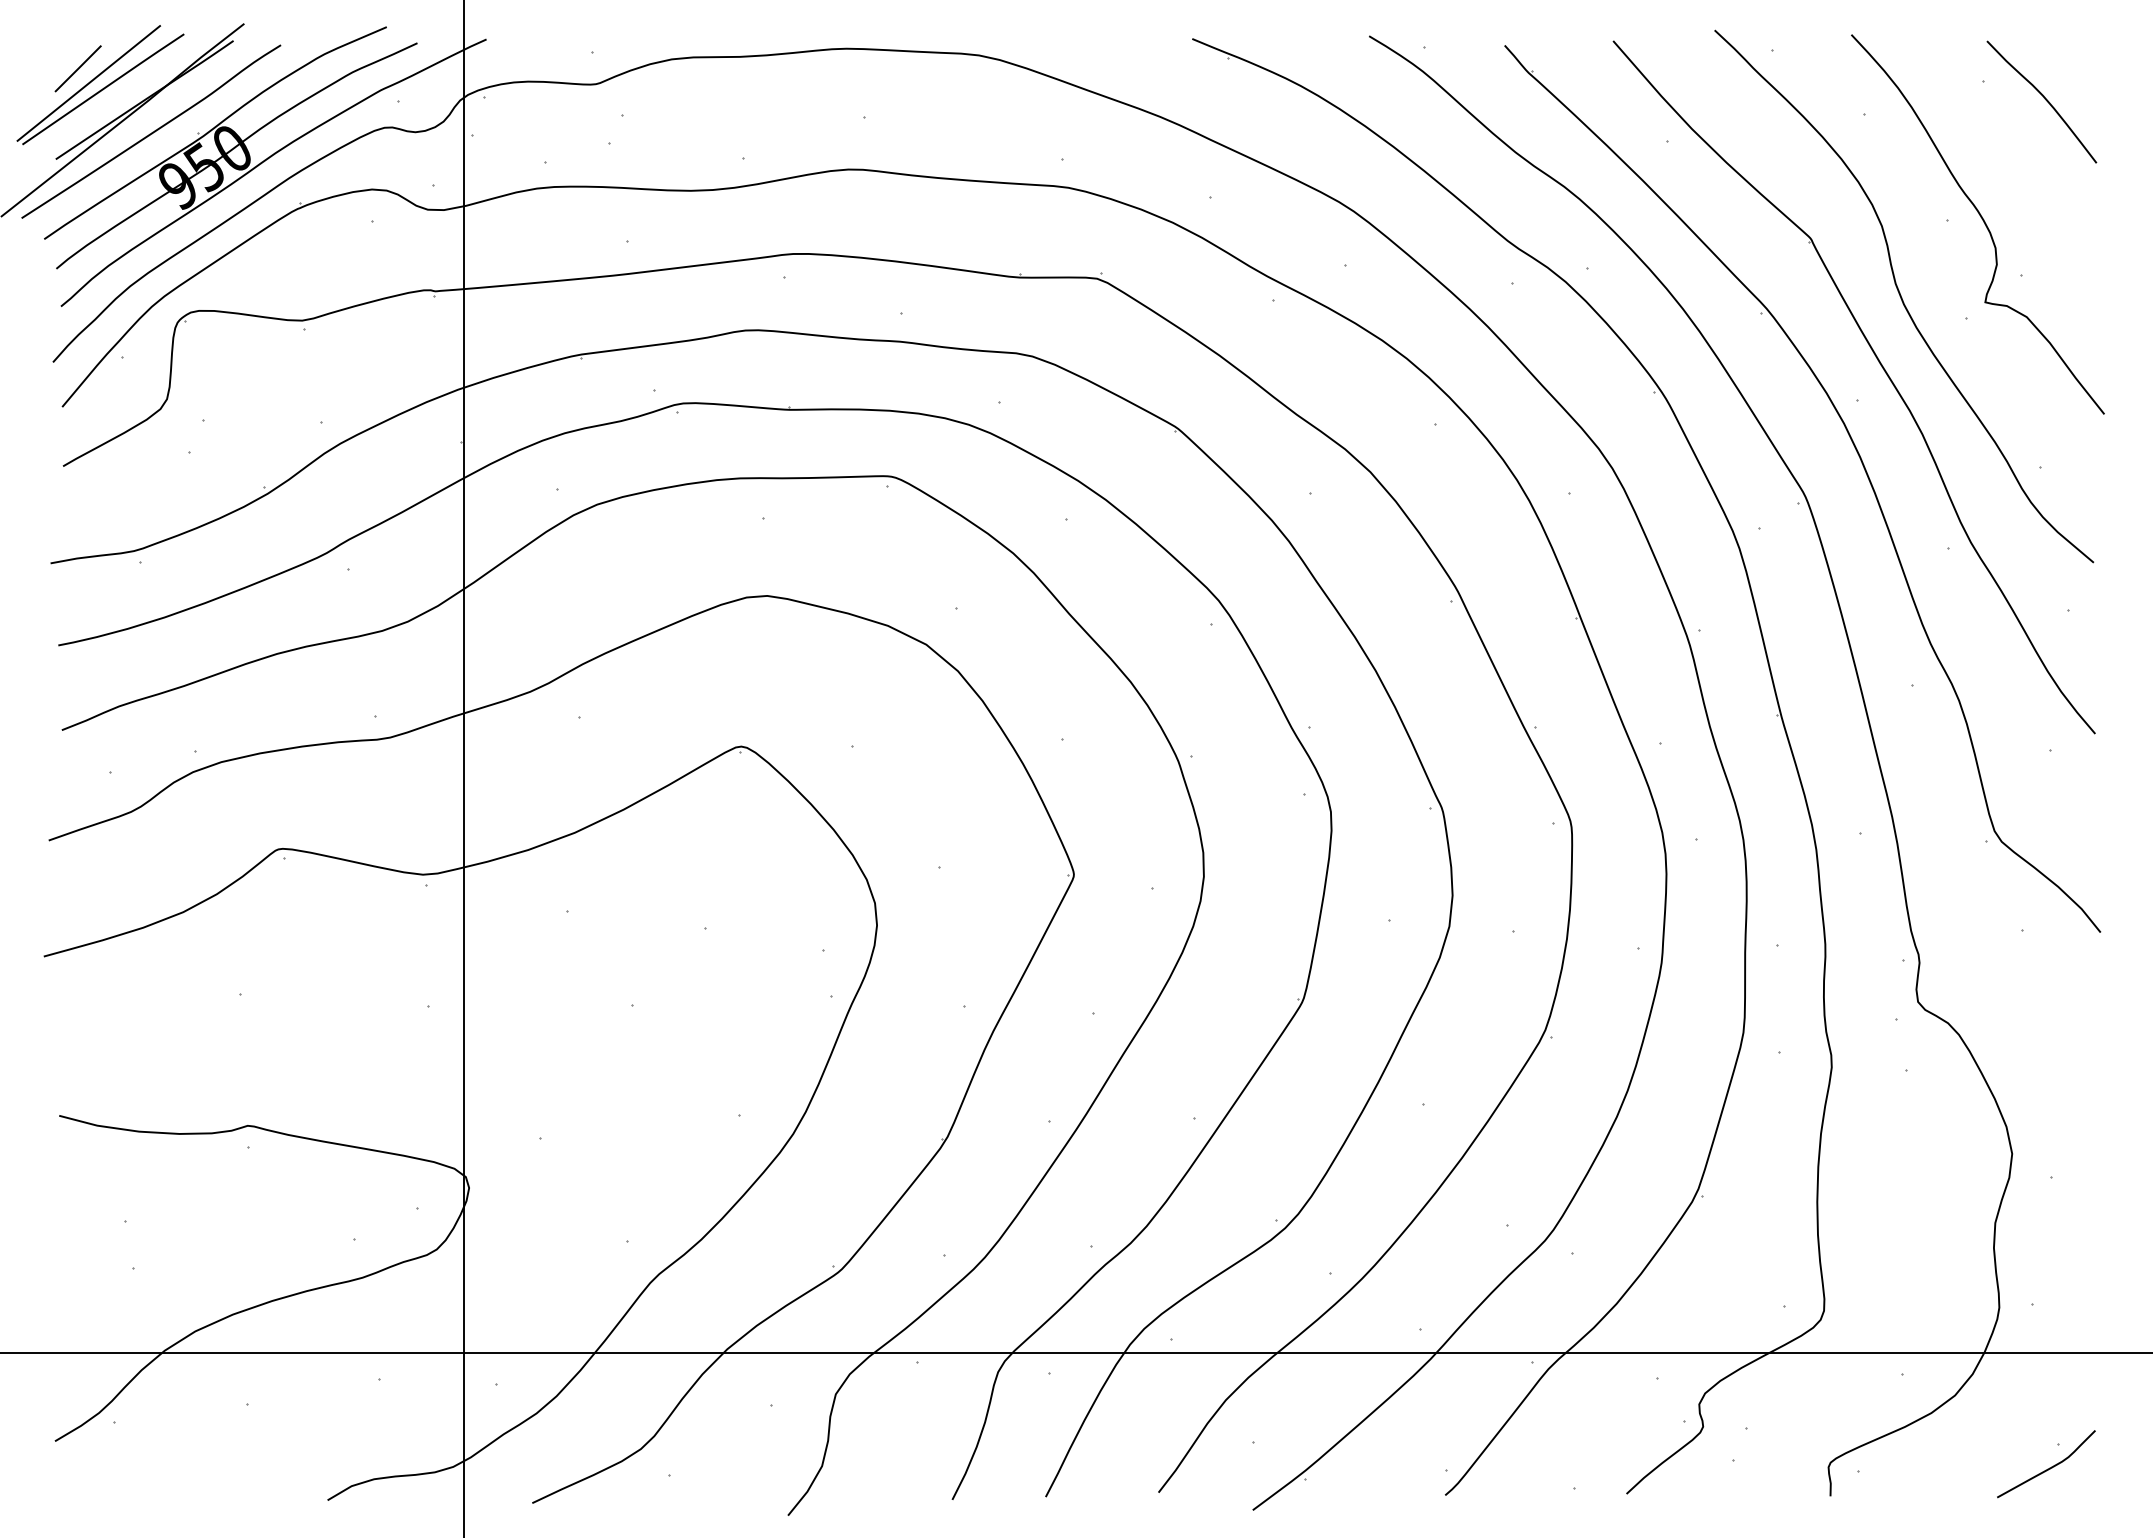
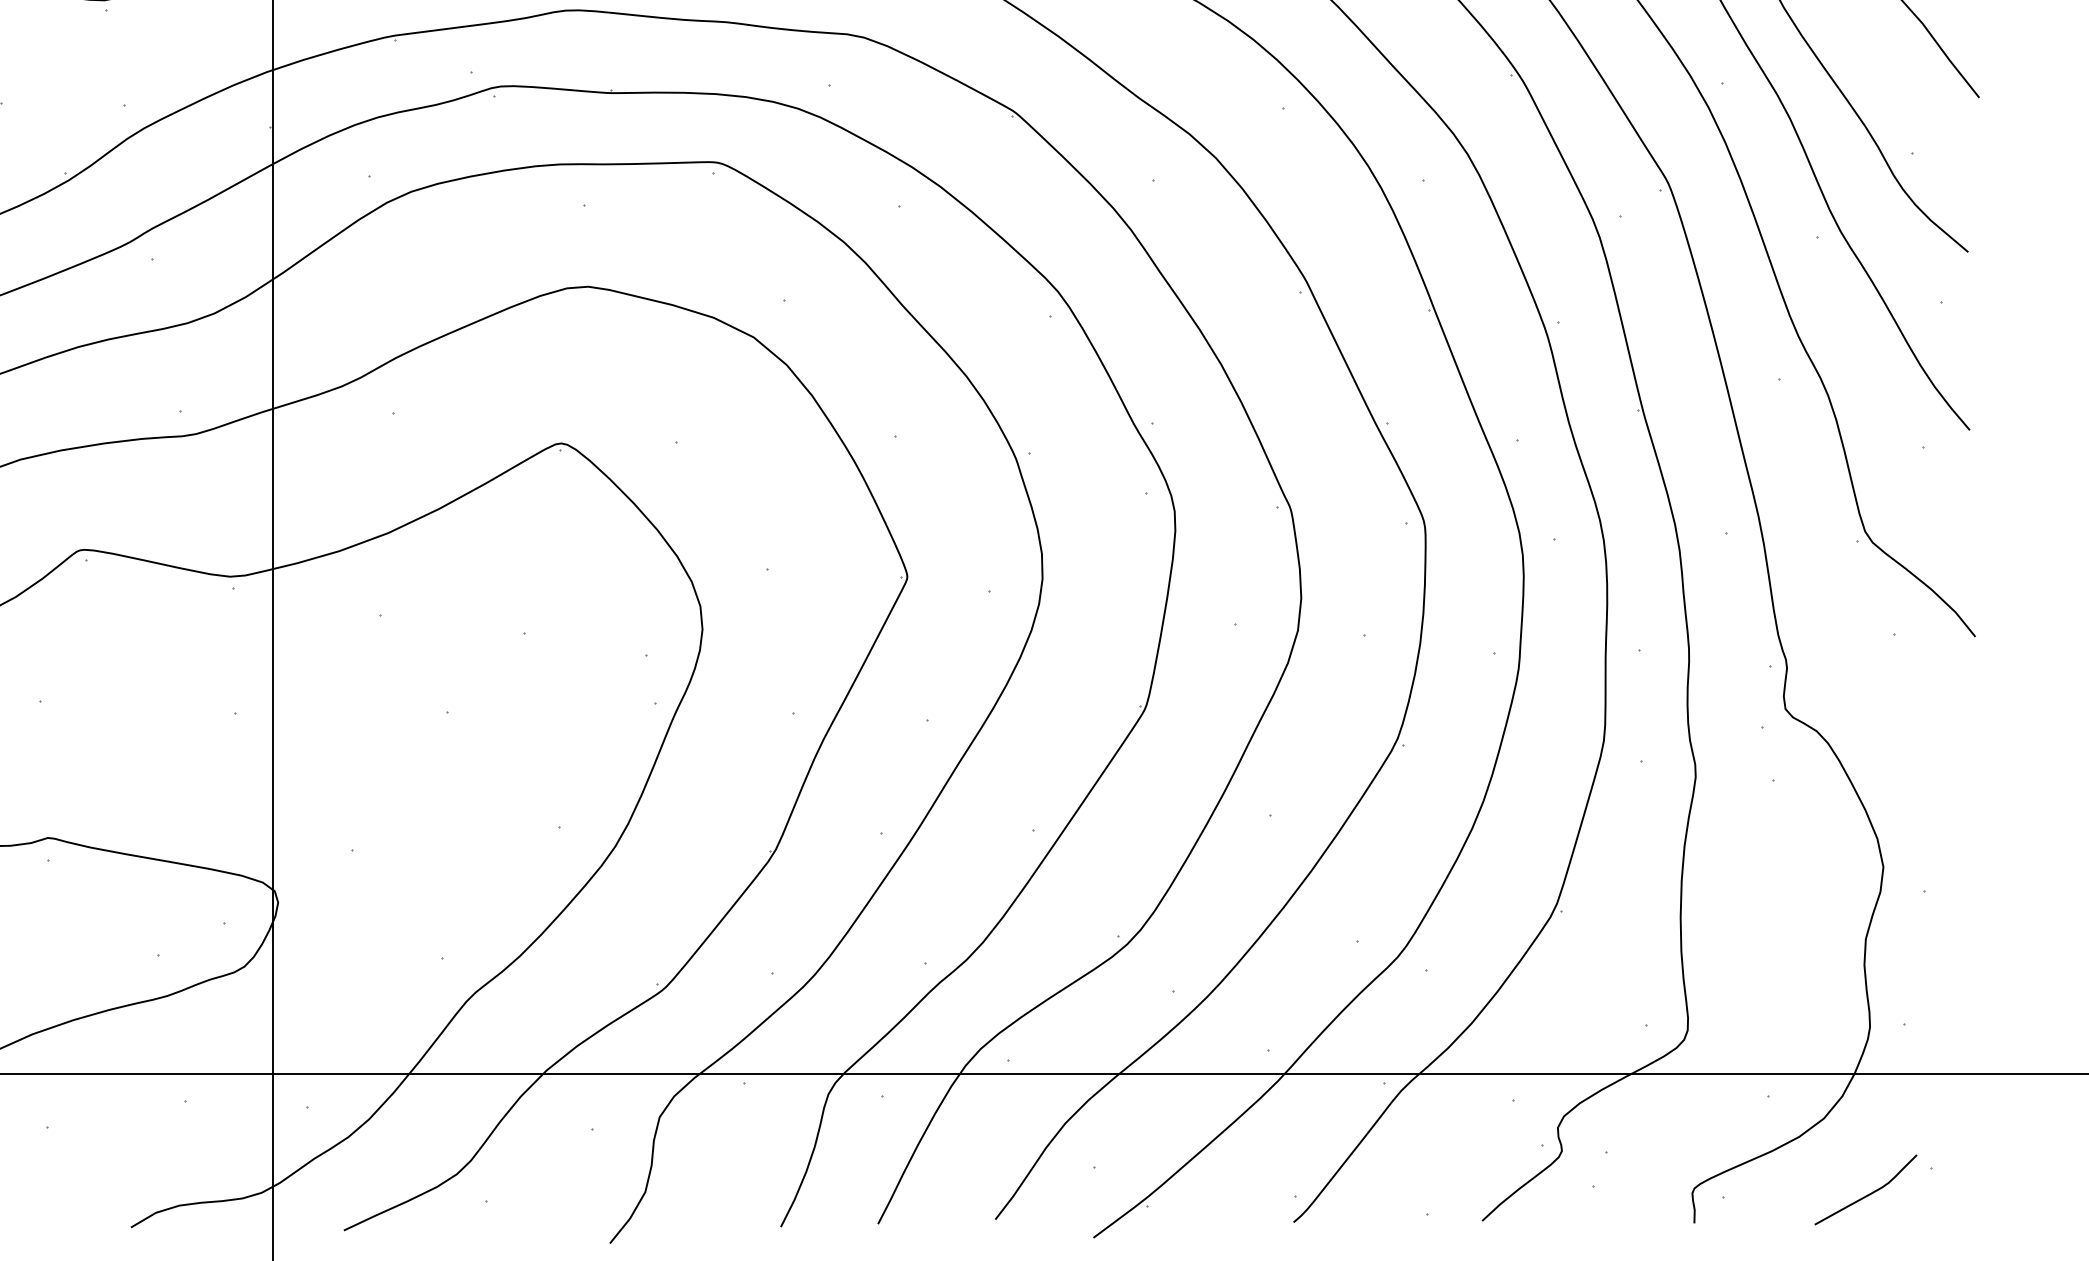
curve: (2047, 1468) -> (1867, 1194), moved

